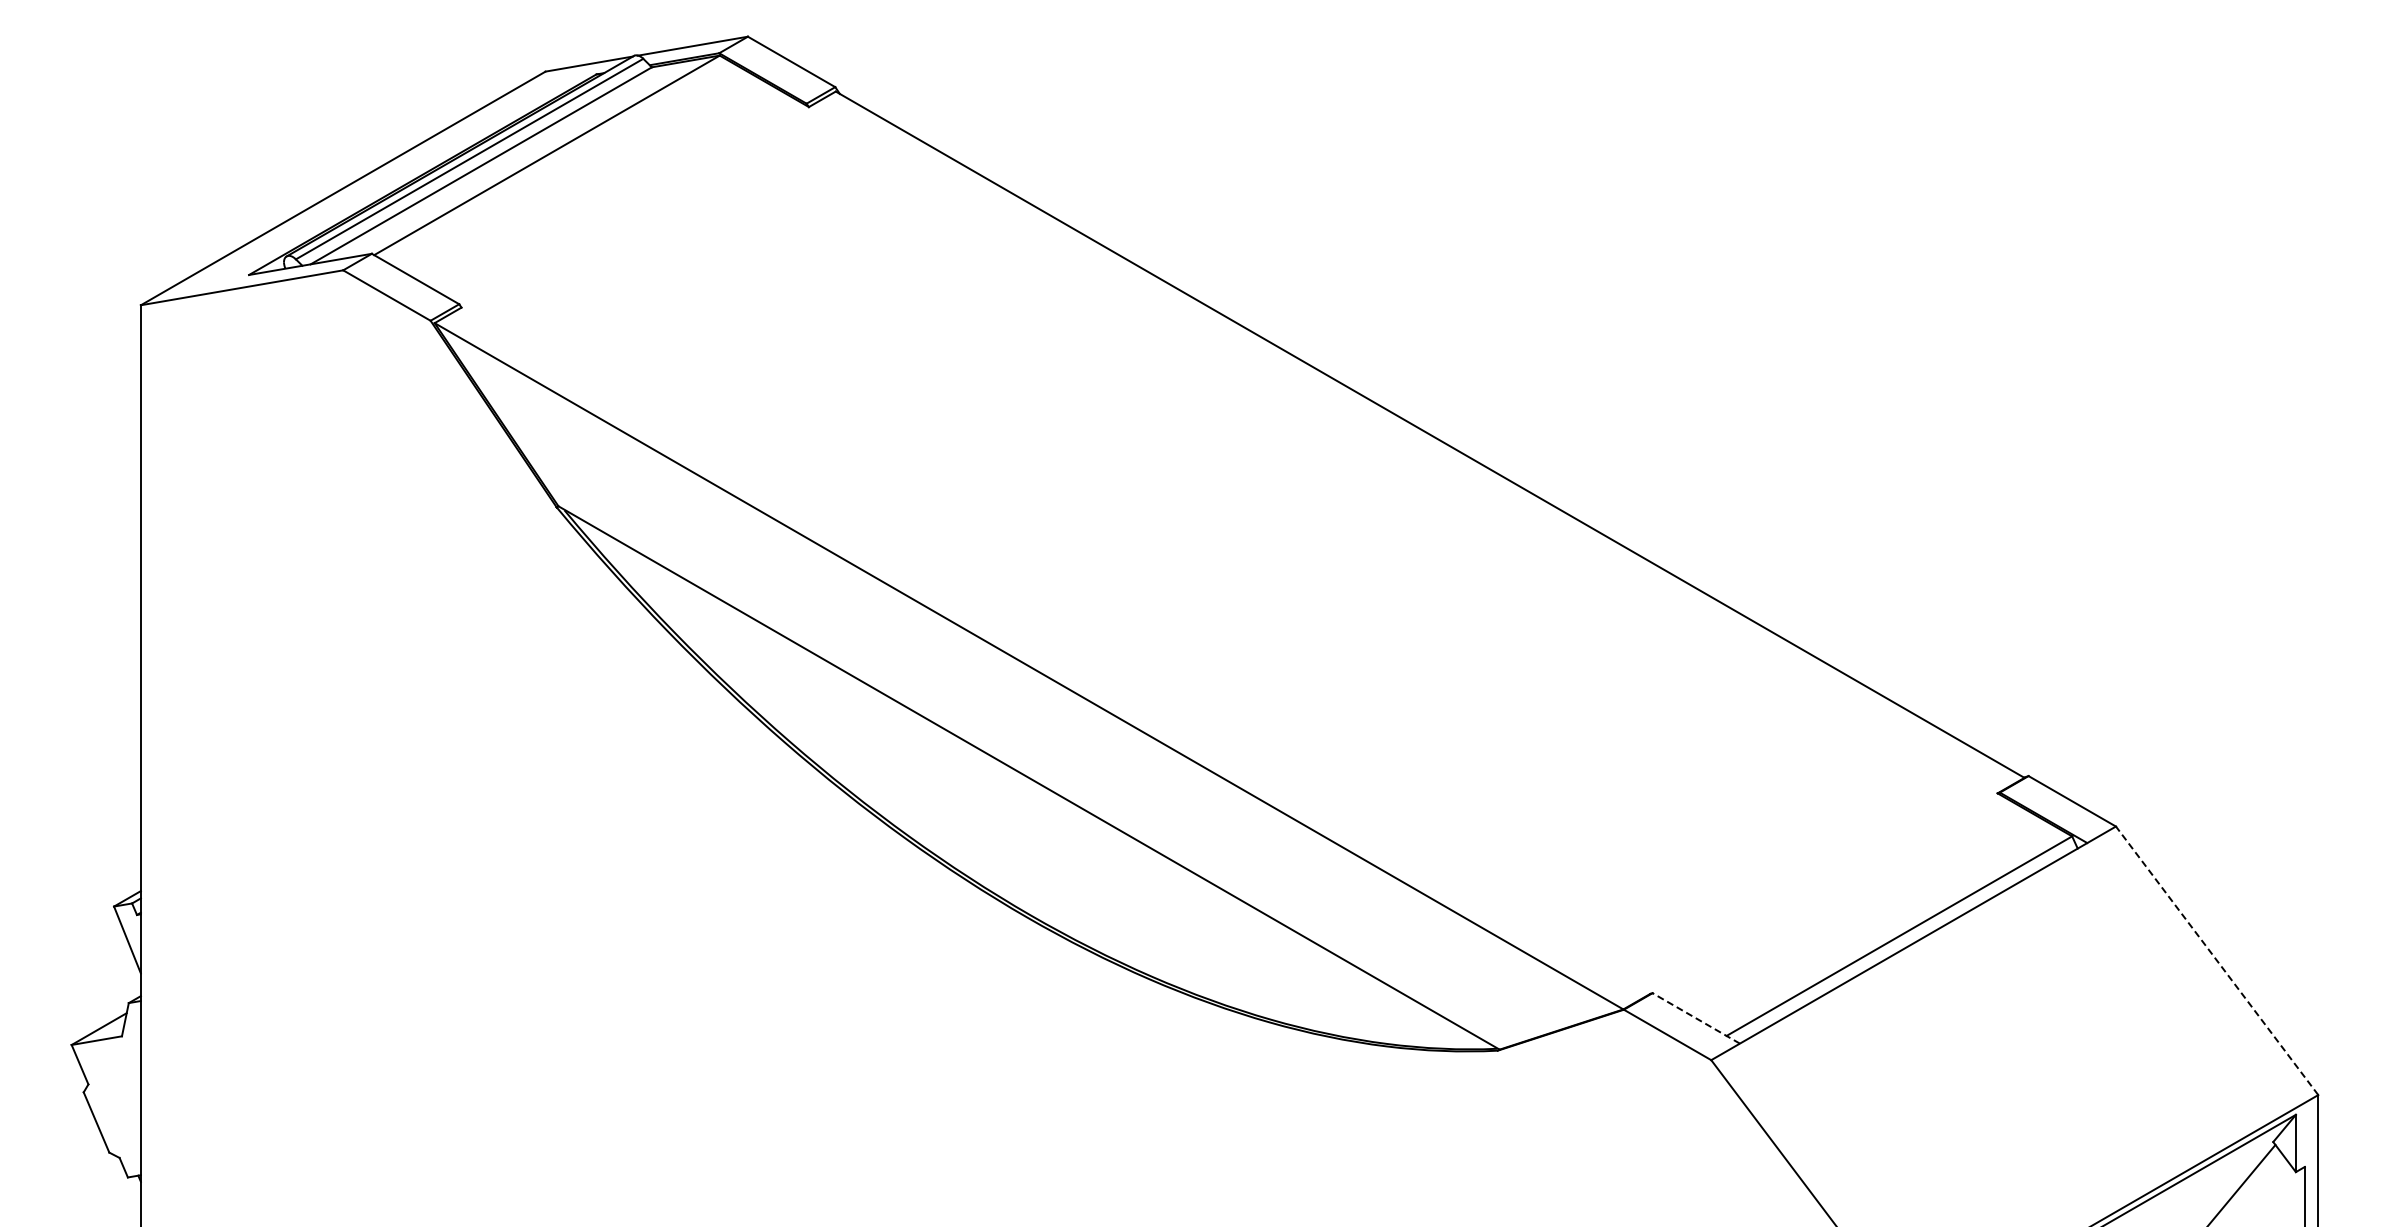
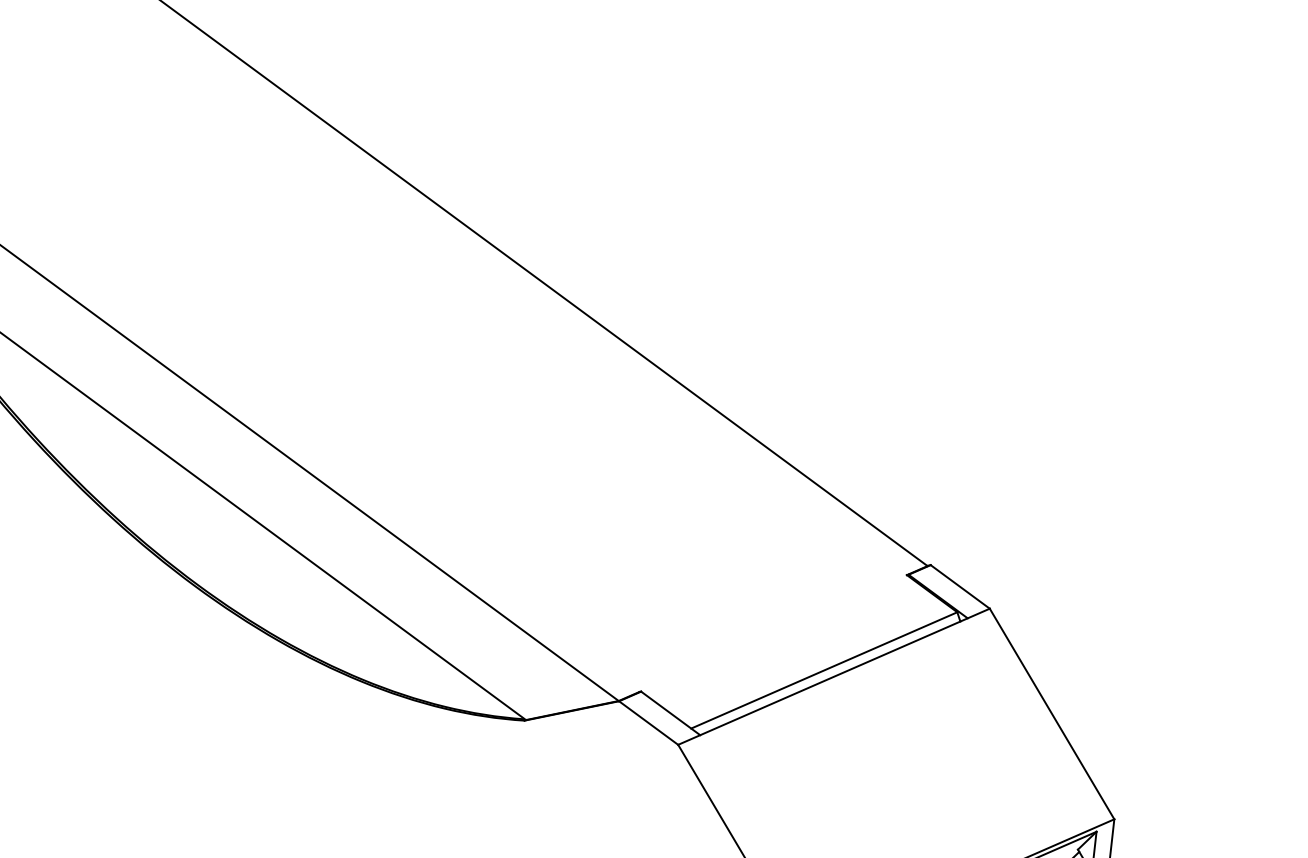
line: (2216, 960) -> (1051, 713), dashed -> solid
line: (1695, 1018) -> (670, 713), dashed -> solid

